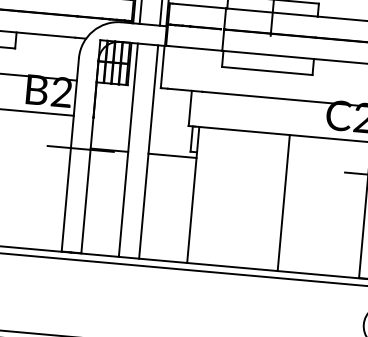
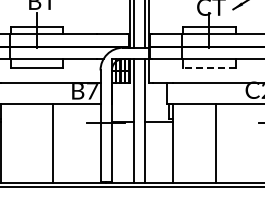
line: (265, 71) -> (208, 68), solid -> dashed
text: (61, 93) -> (92, 91), B2 -> B7
line: (283, 201) -> (215, 142), moved

